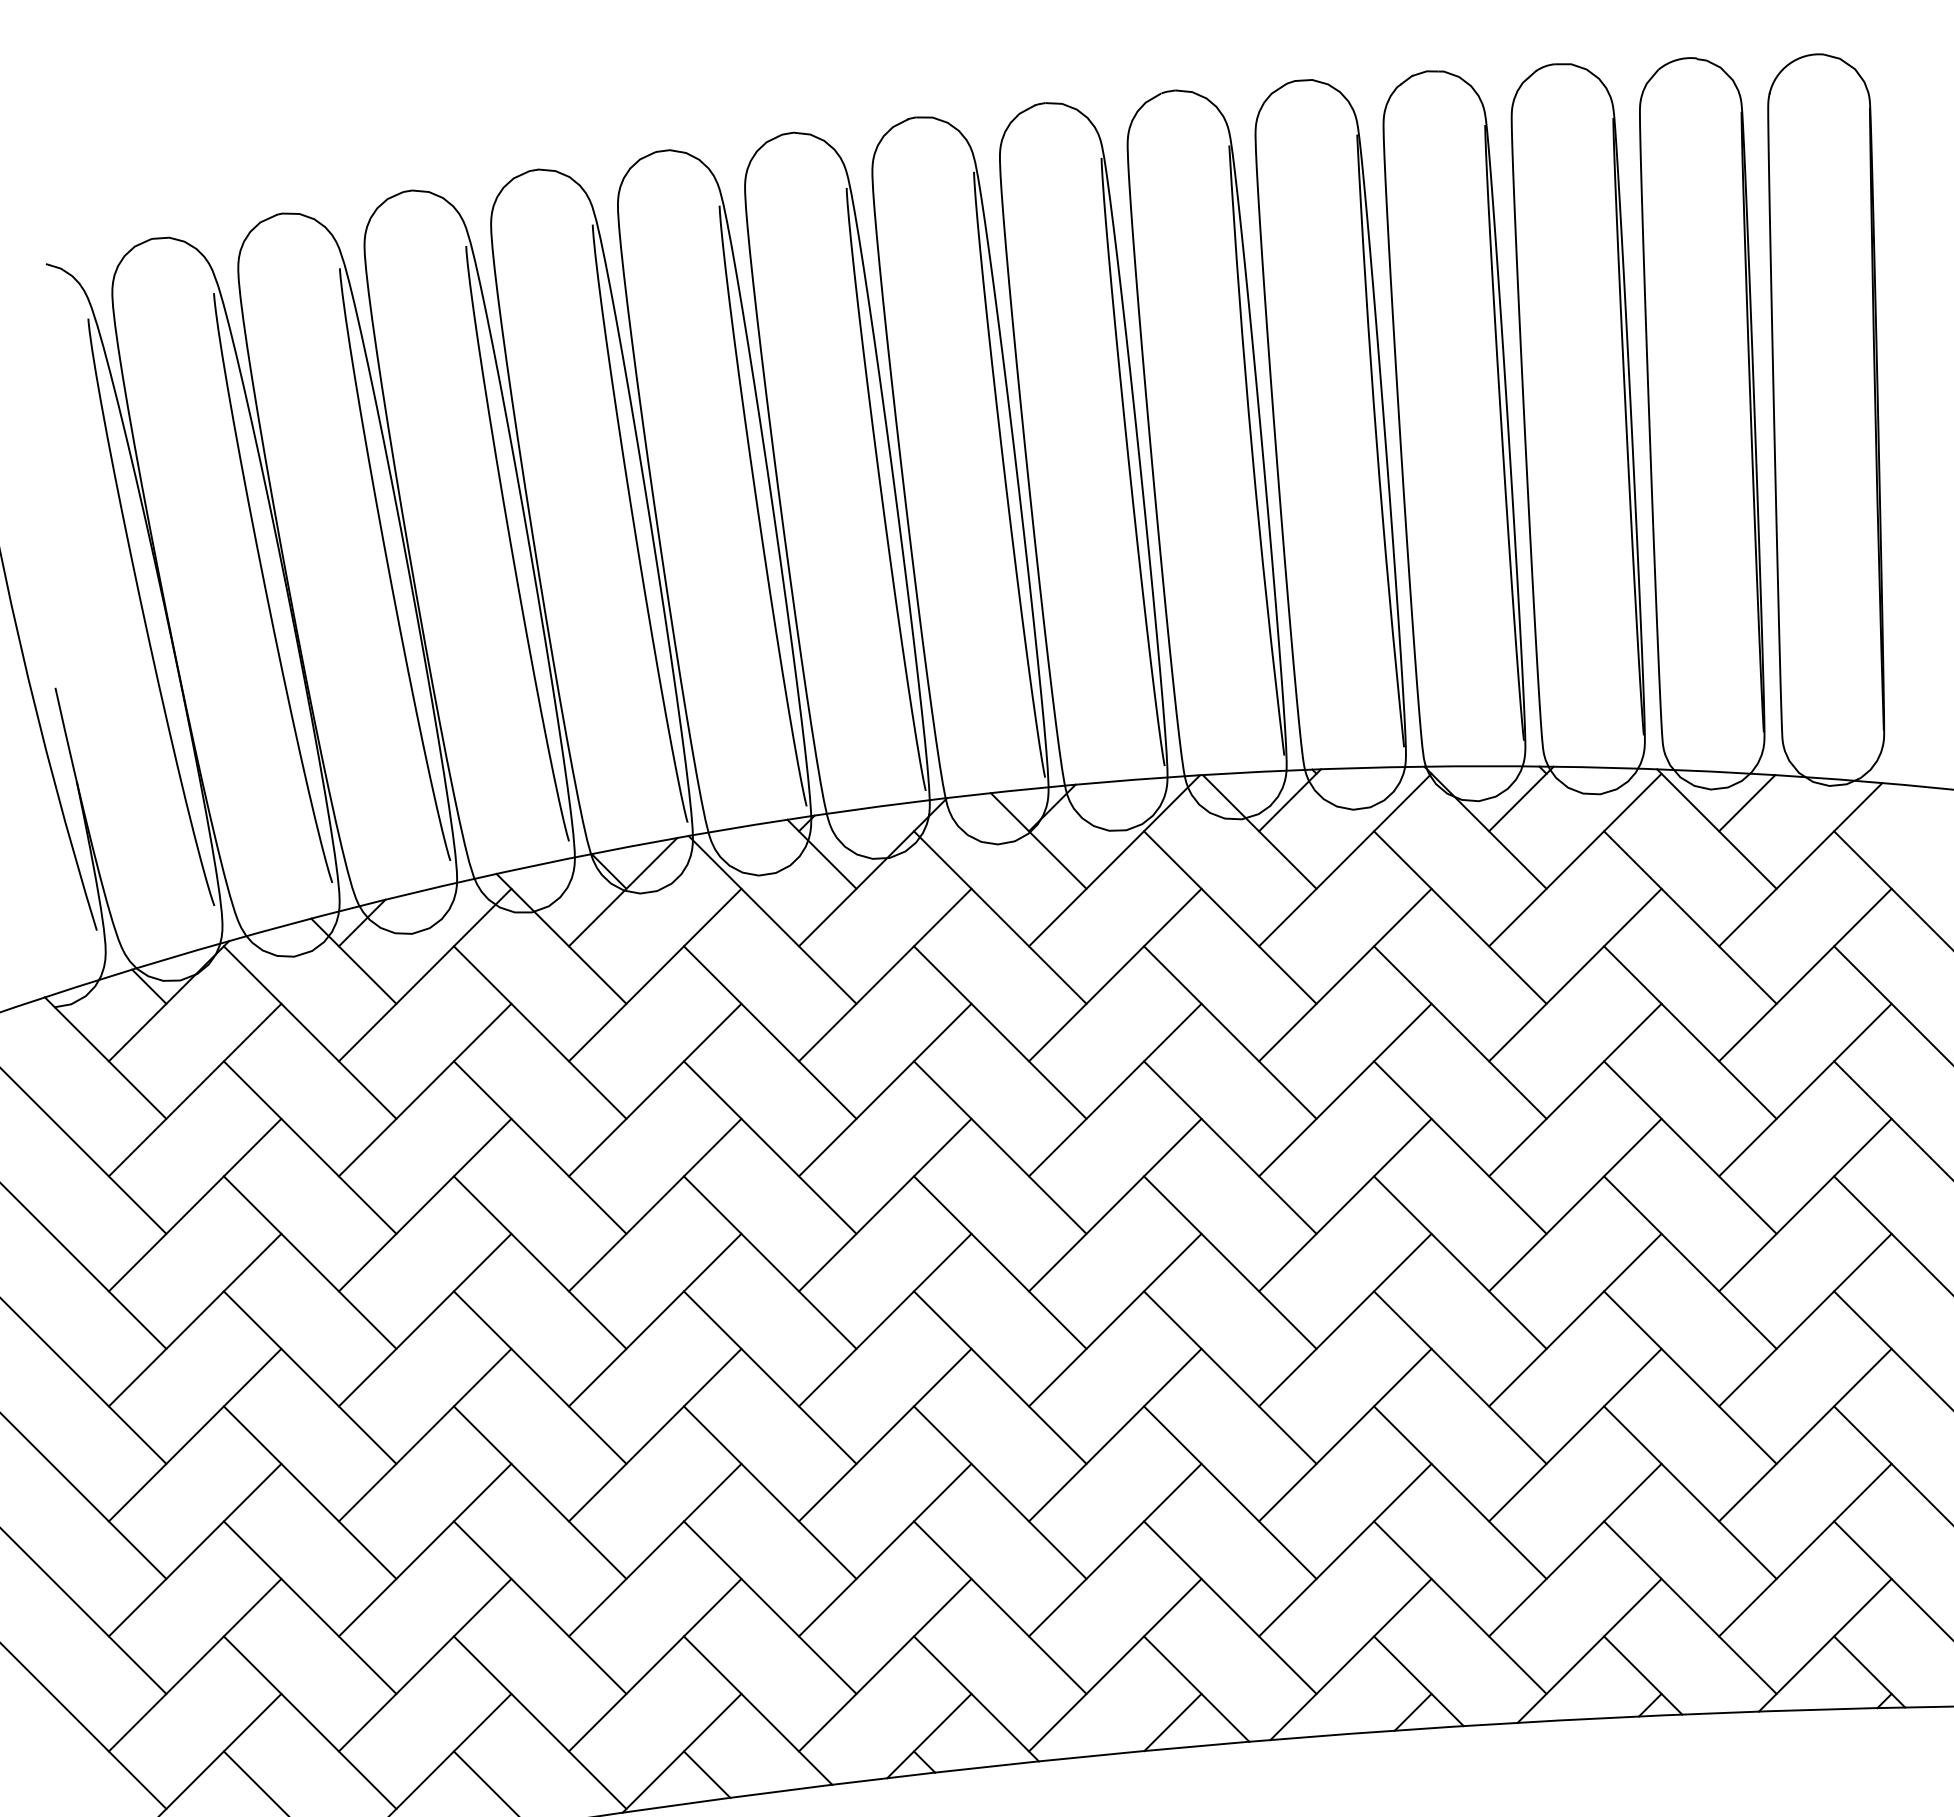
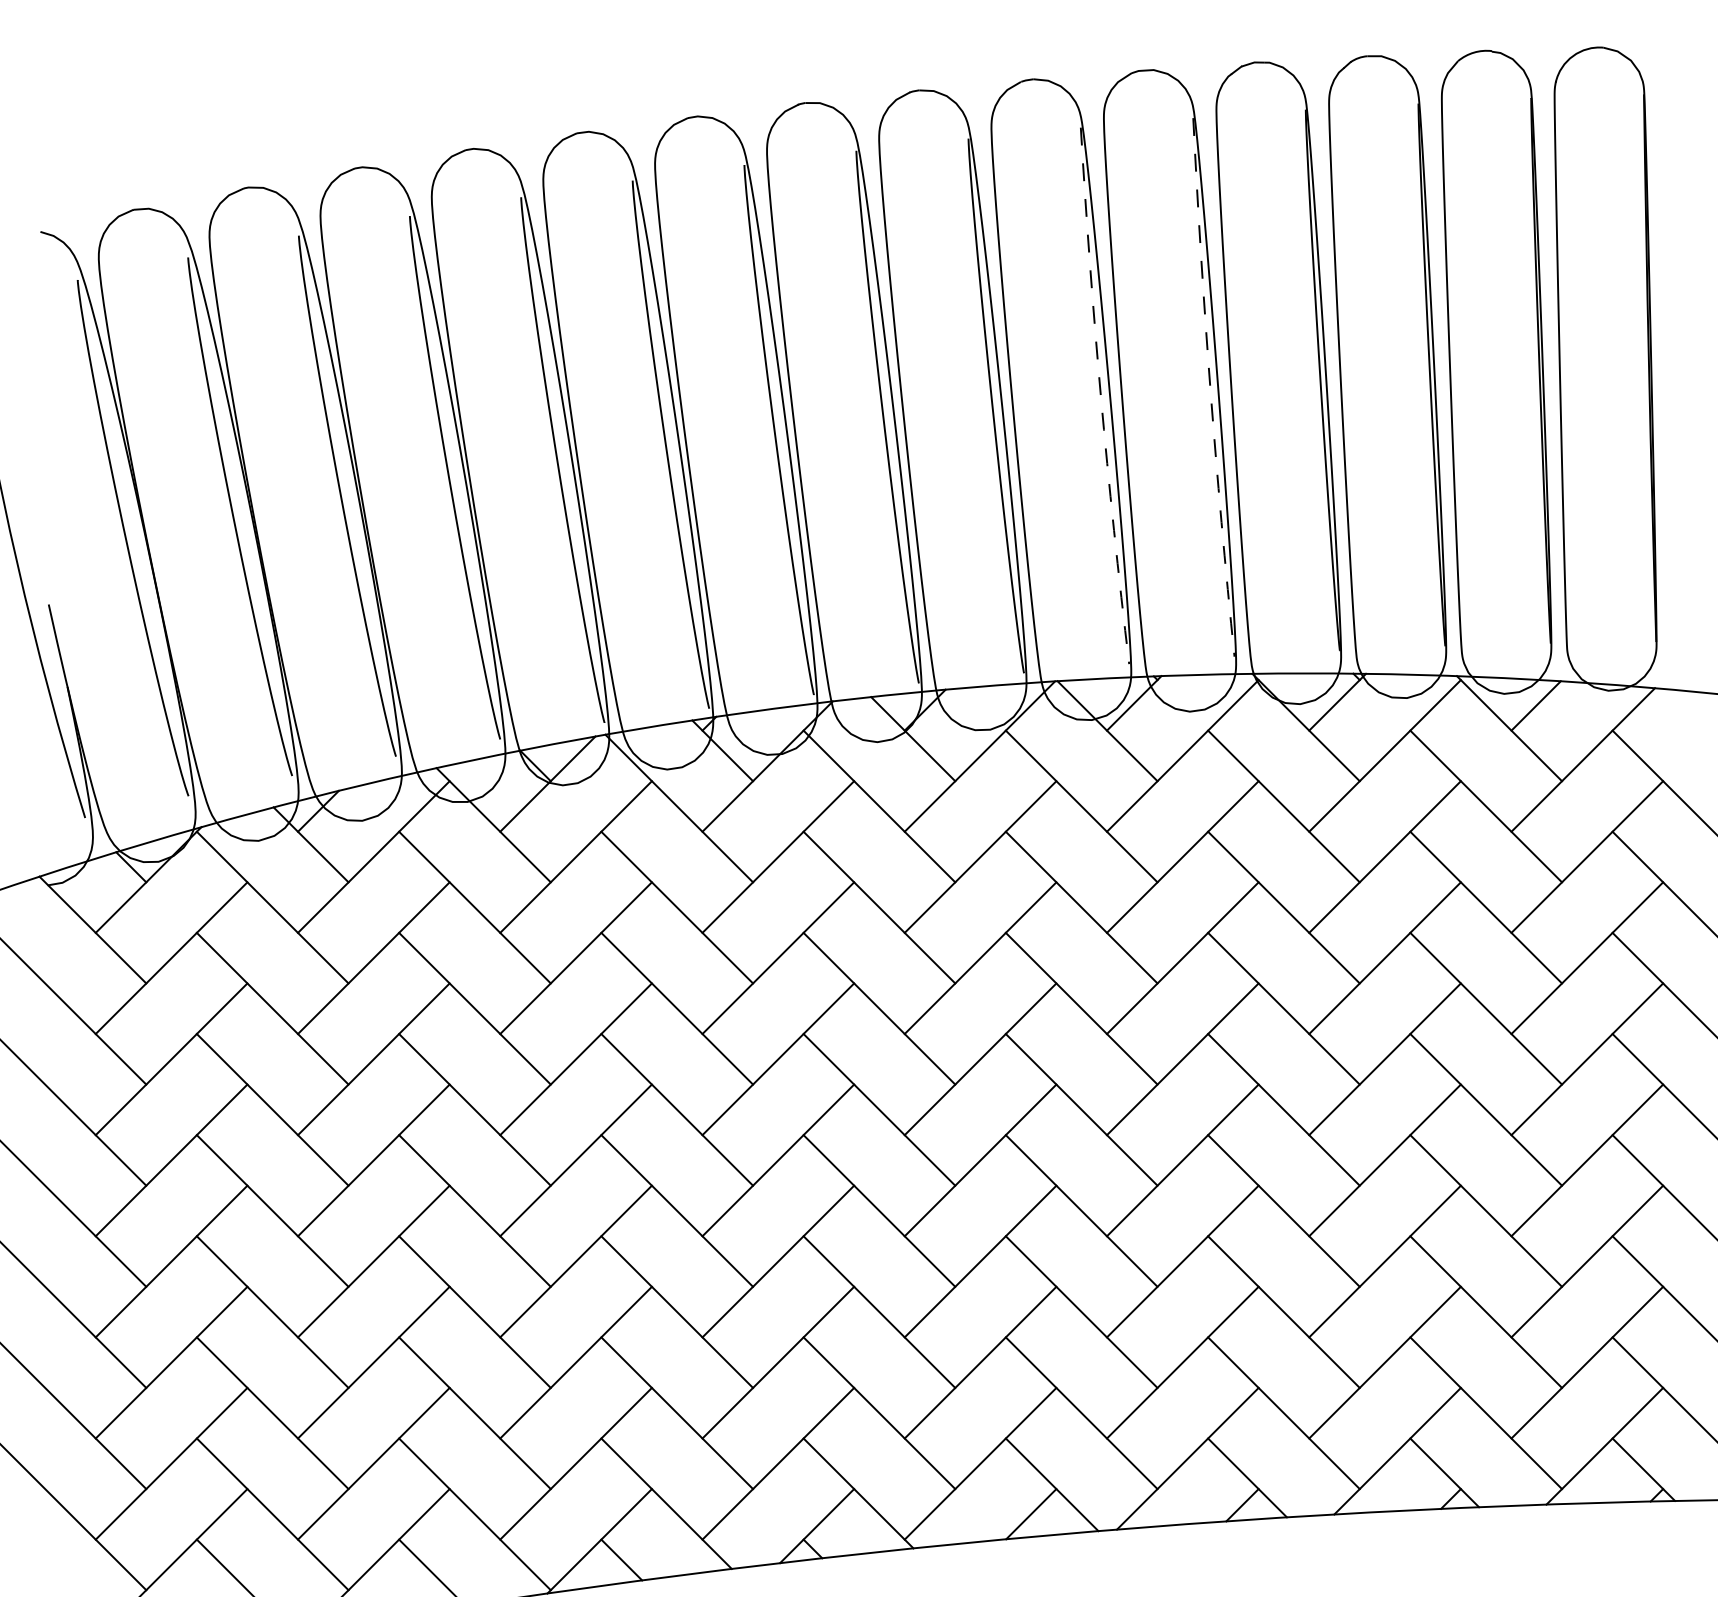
arc: (1376, 441) -> (1210, 387), solid -> dashed
arc: (1252, 450) -> (1101, 395), solid -> dashed

